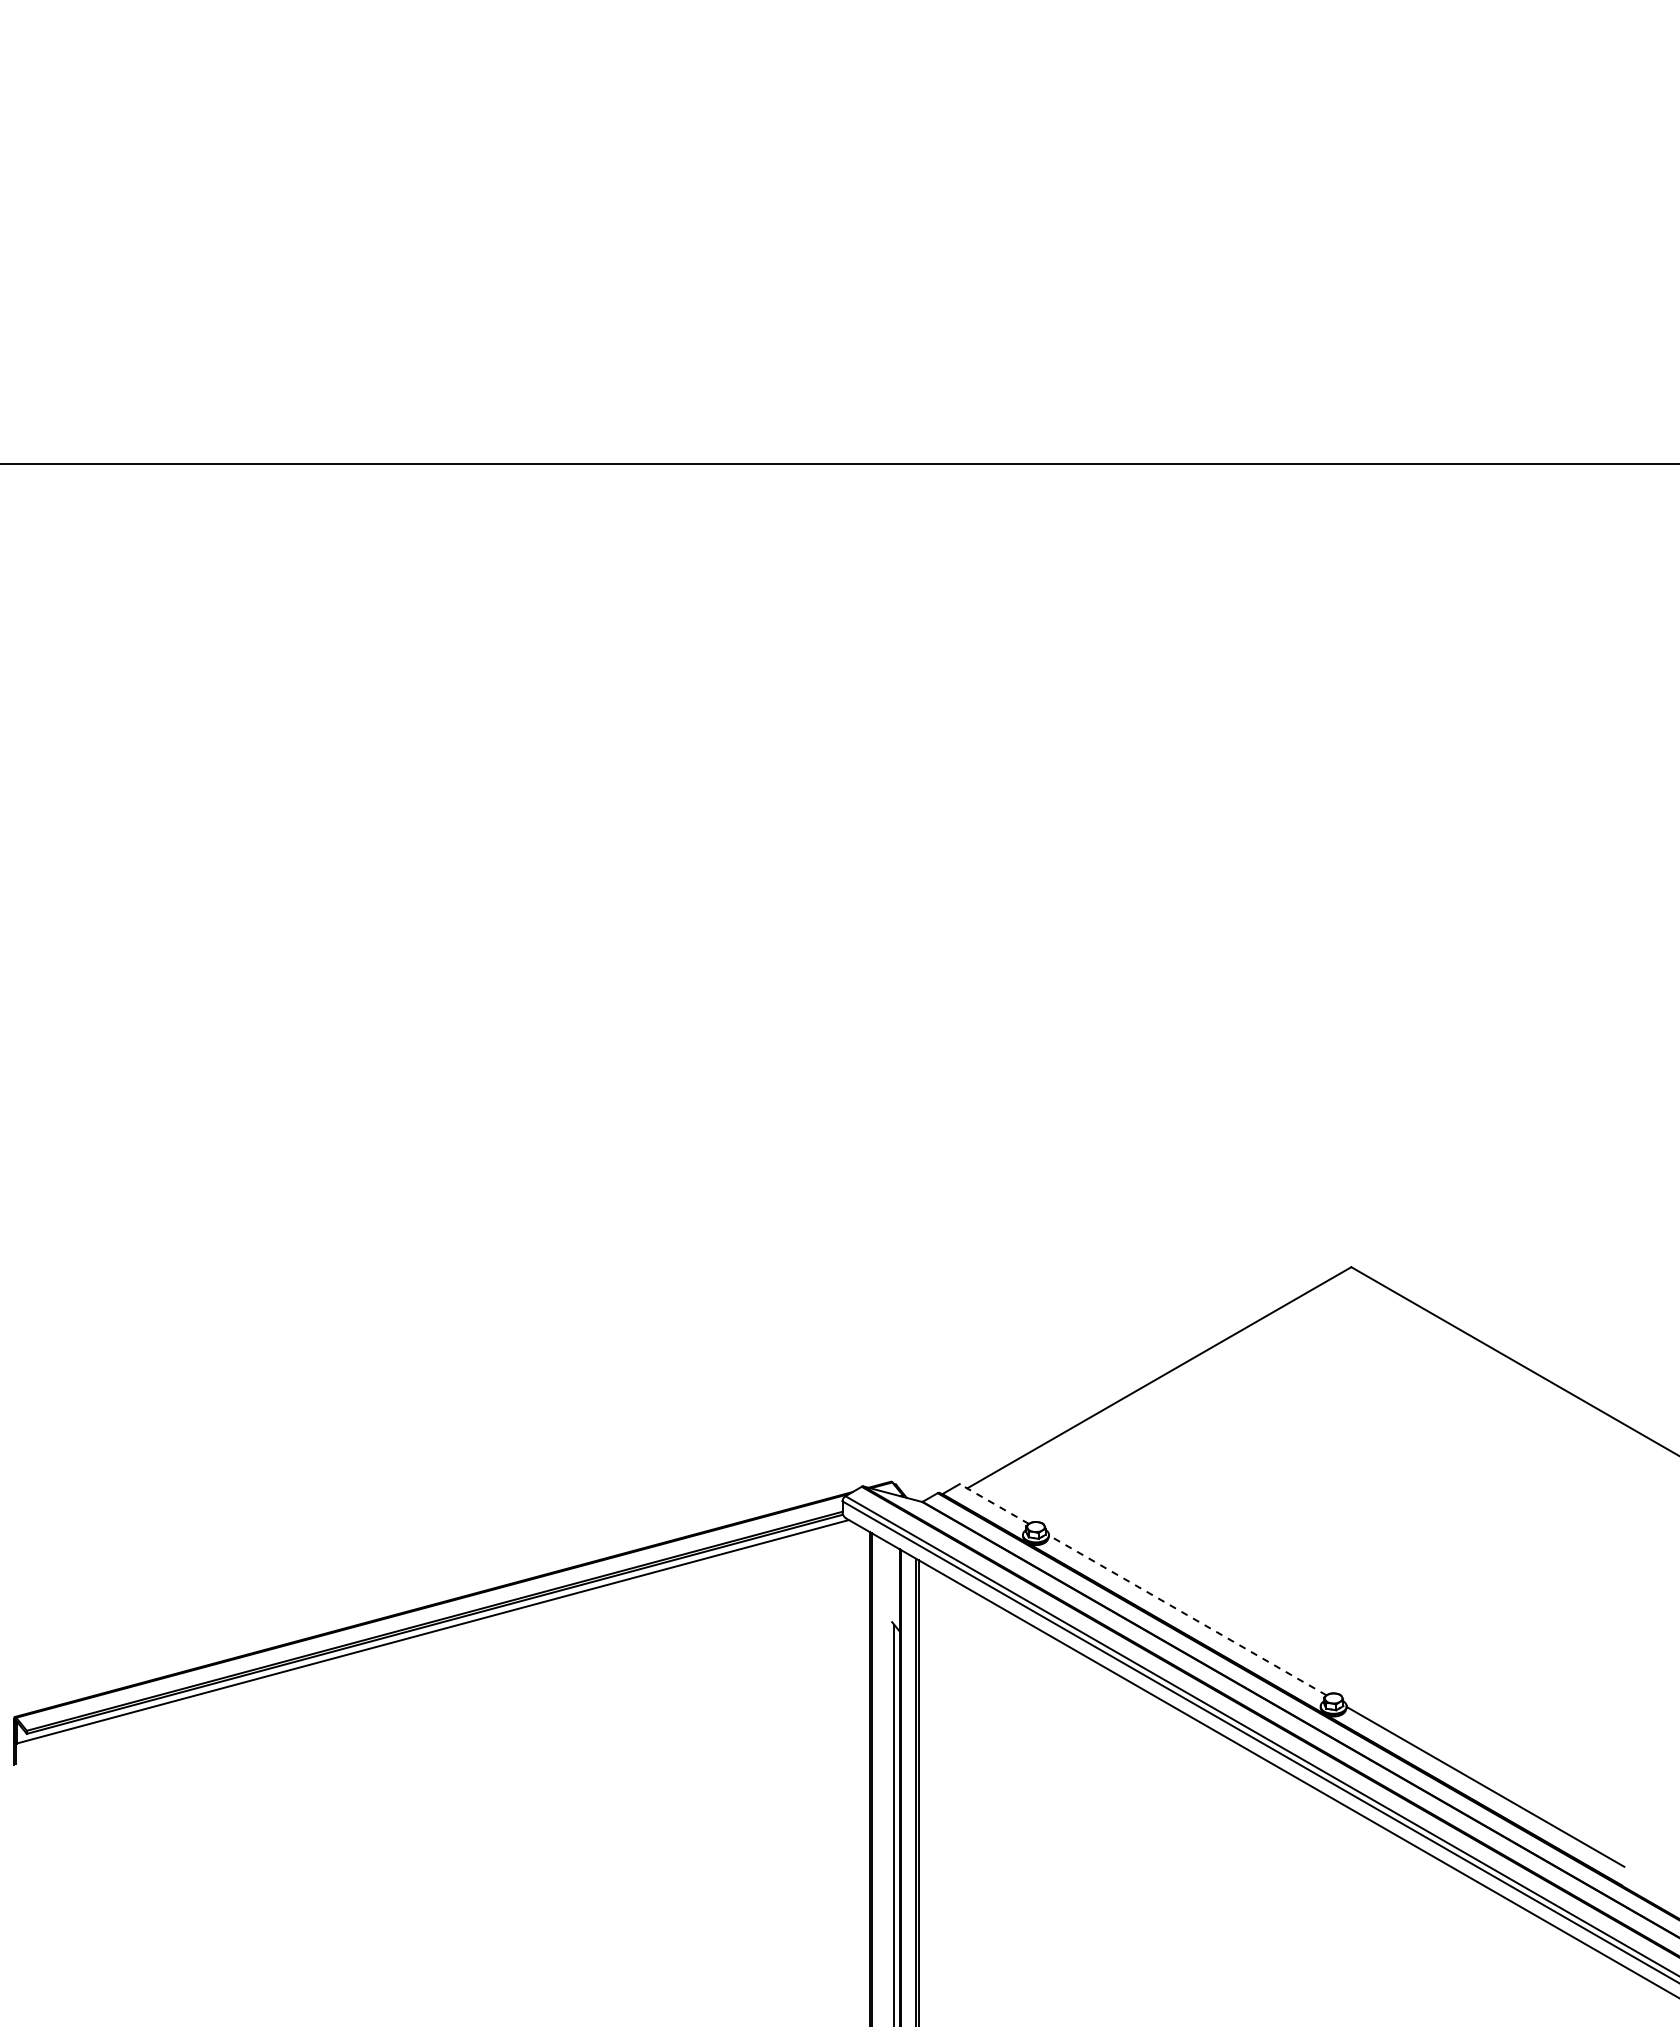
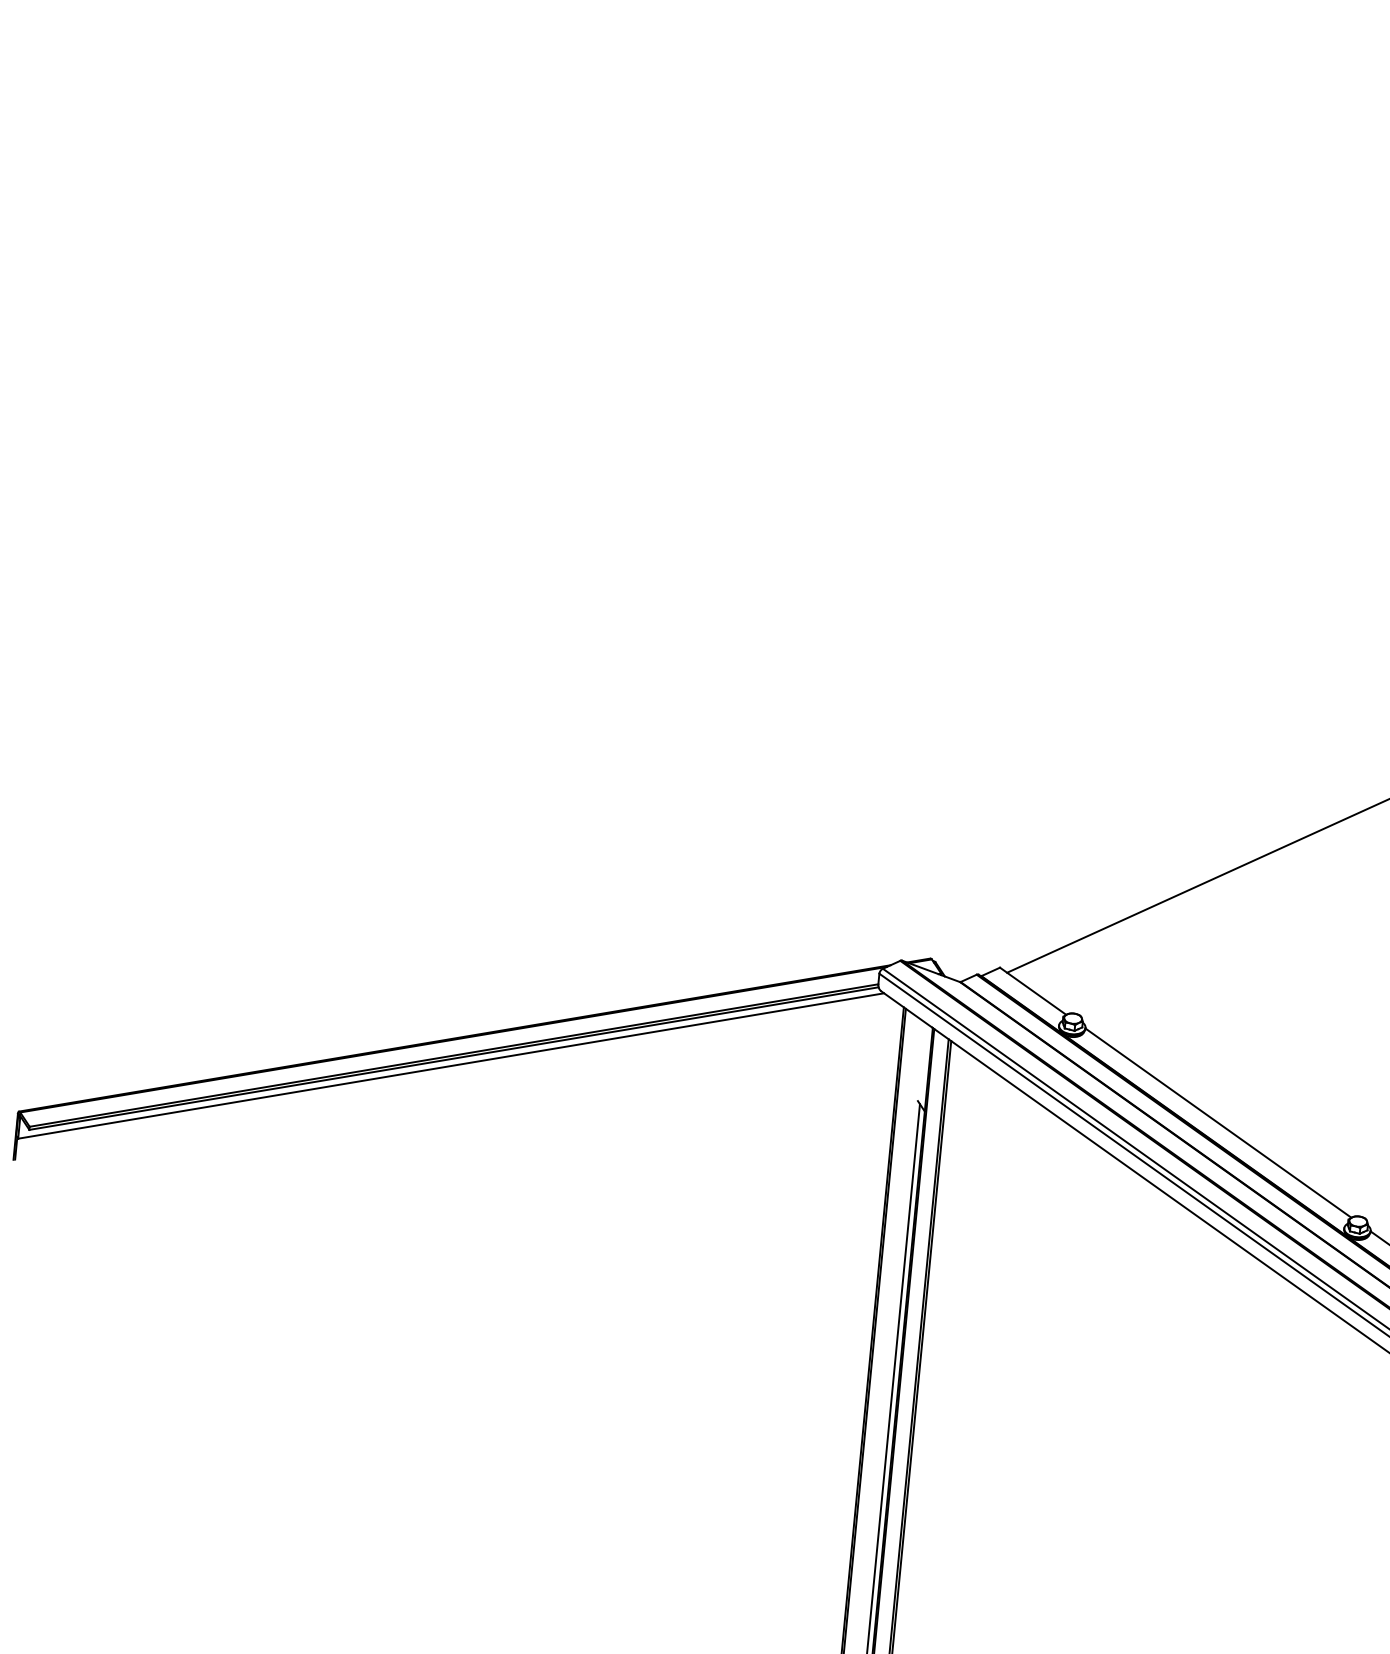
line: (994, 1504) -> (1033, 991), dashed -> solid
line: (1187, 1615) -> (1218, 1123), dashed -> solid

